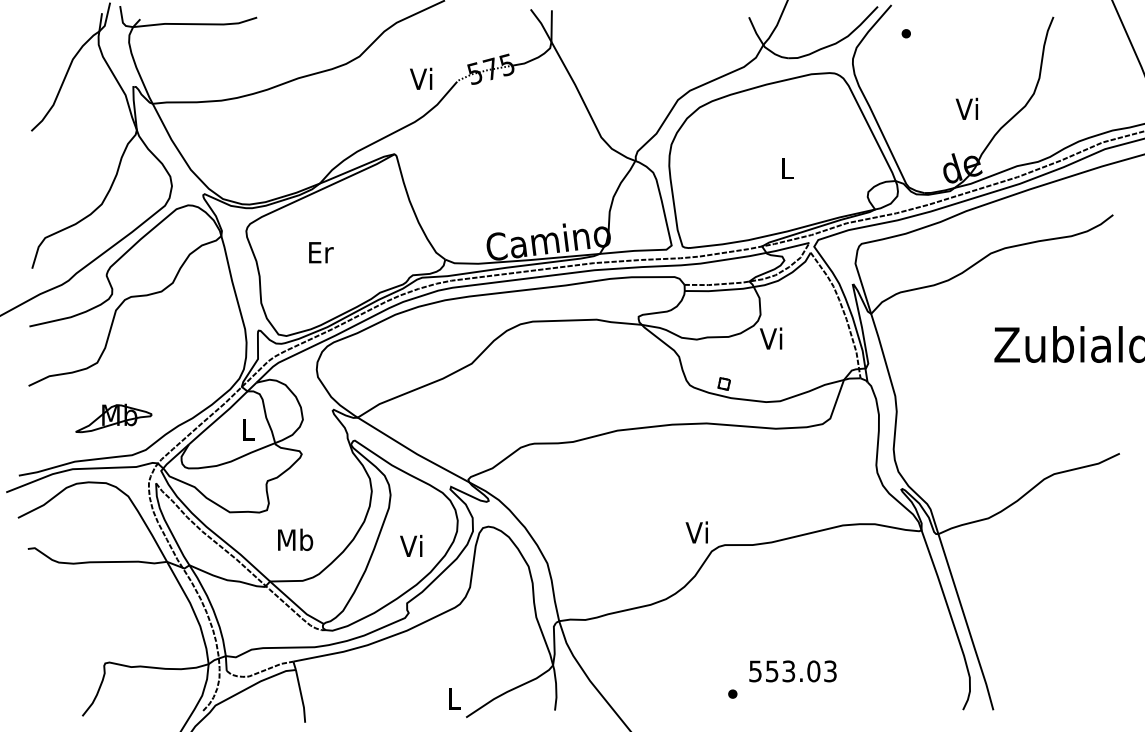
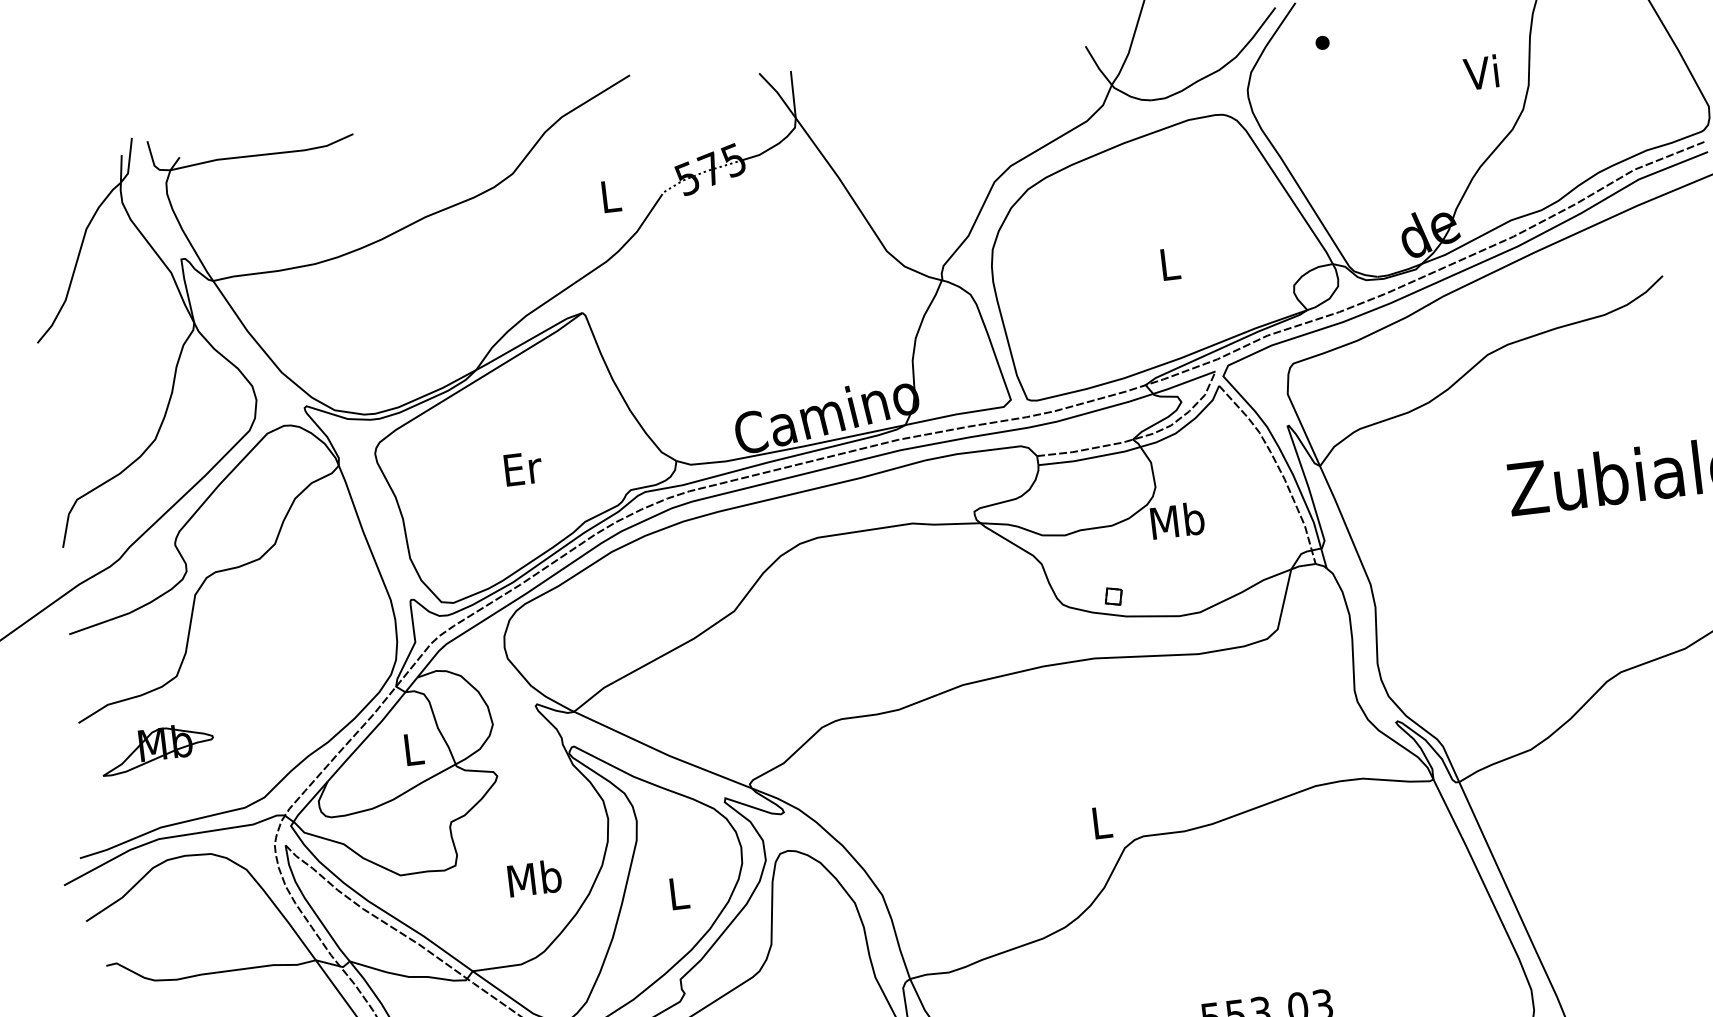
text: (421, 78) -> (608, 195), Vi -> L
text: (966, 108) -> (1480, 72), moved
text: (321, 252) -> (523, 468), moved
text: (772, 338) -> (1177, 520), Vi -> Mb
part: (113, 418) -> (156, 749), moved
text: (696, 532) -> (1098, 822), Vi -> L
text: (295, 539) -> (534, 877), moved
text: (411, 545) -> (676, 892), Vi -> L

